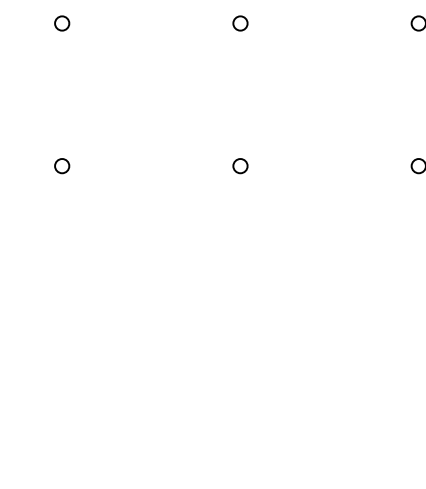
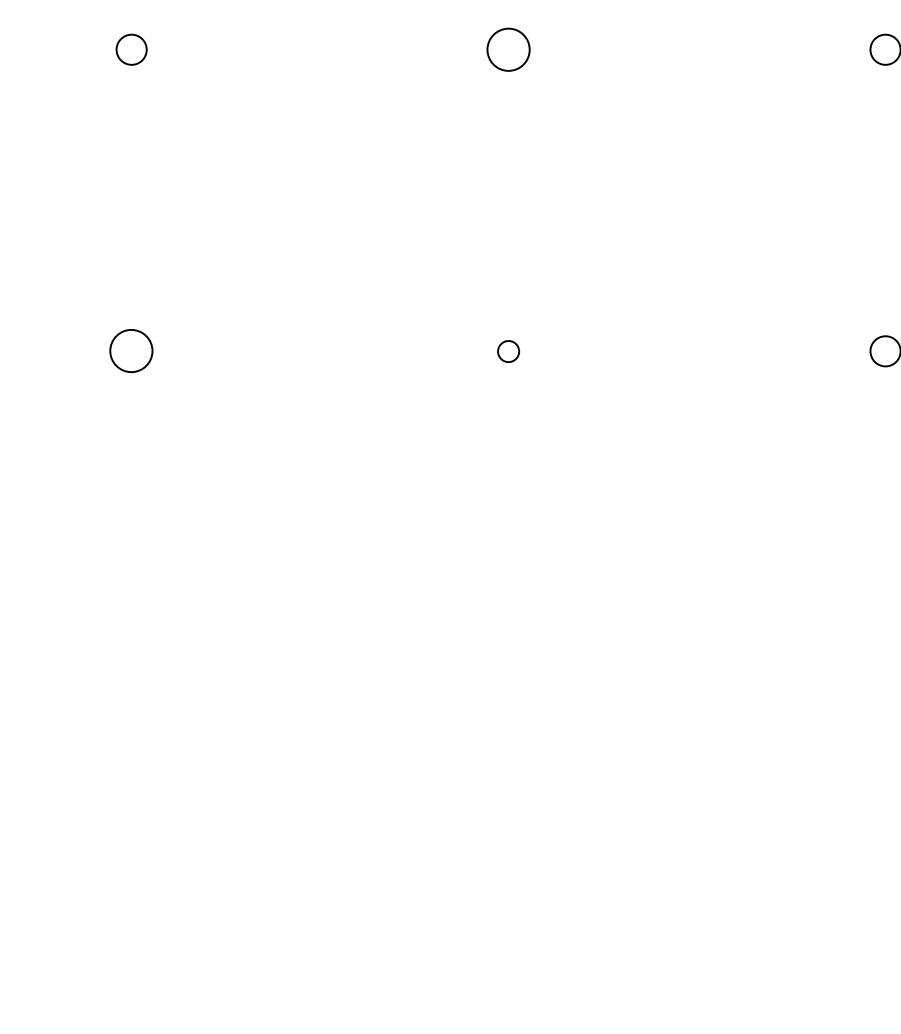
circle: (240, 23) -> (508, 49), size x1.4
circle: (62, 166) -> (132, 352), size x1.4
circle: (240, 166) -> (508, 352), size x0.7

